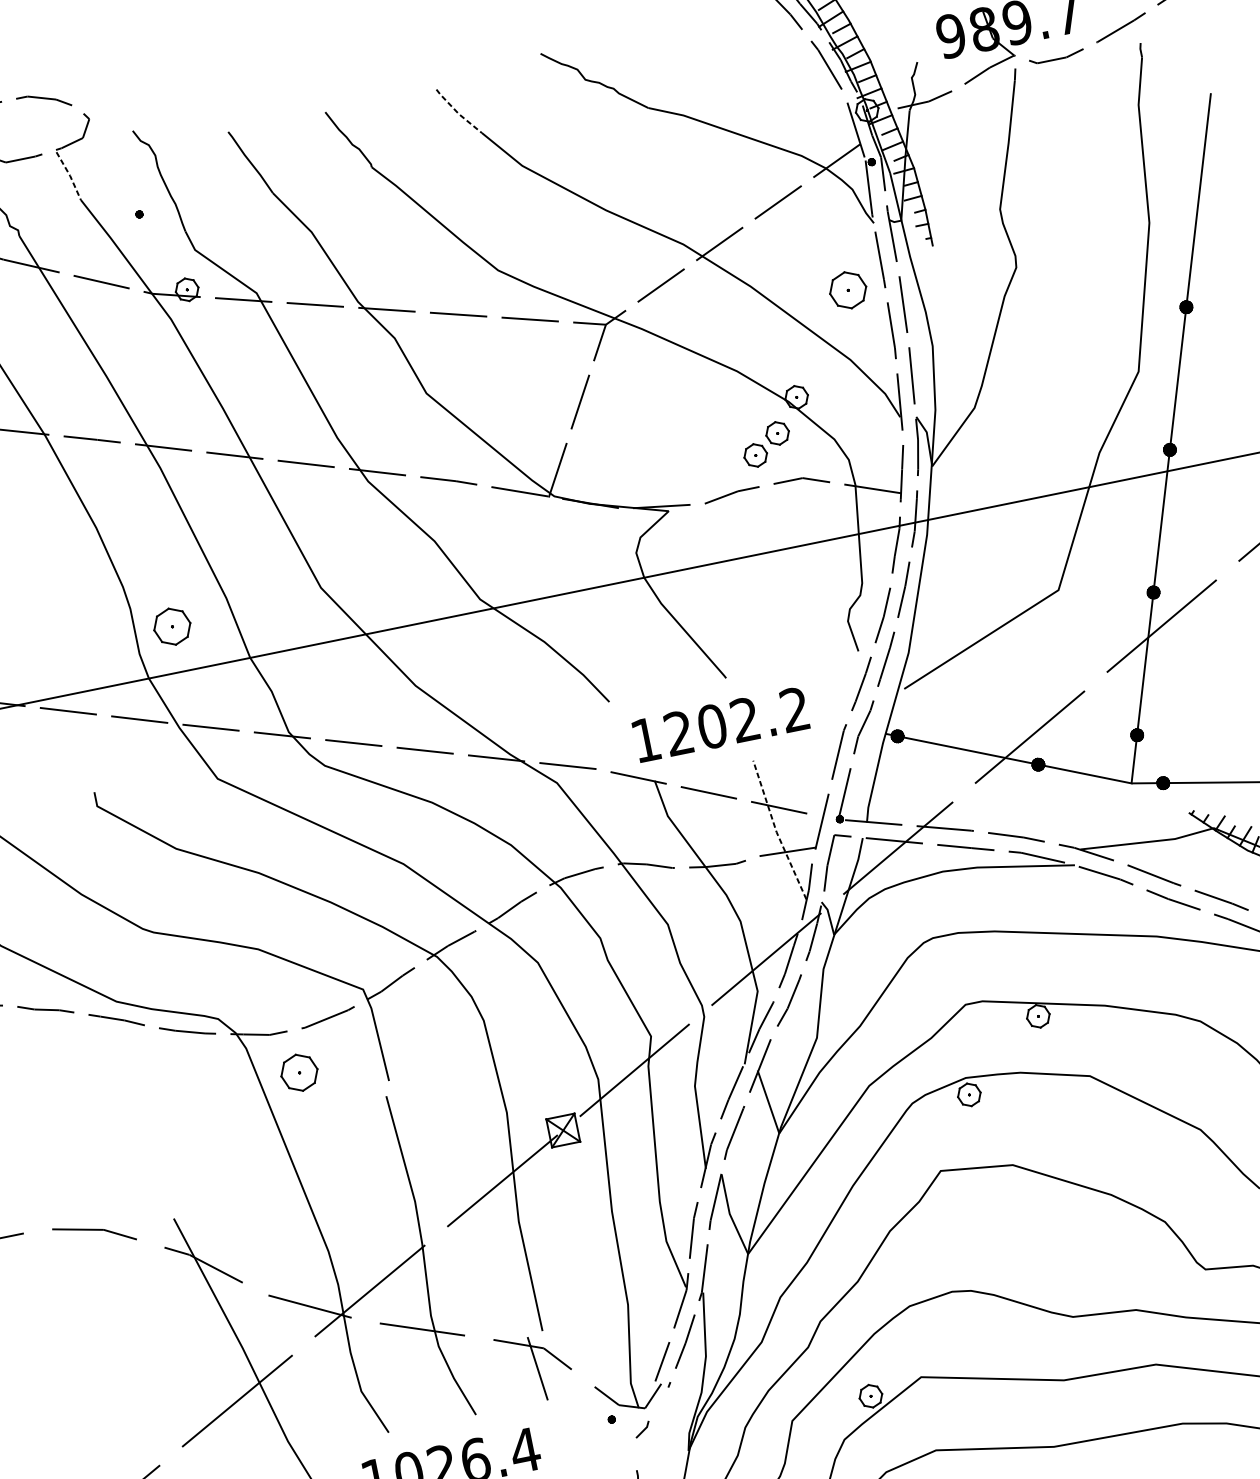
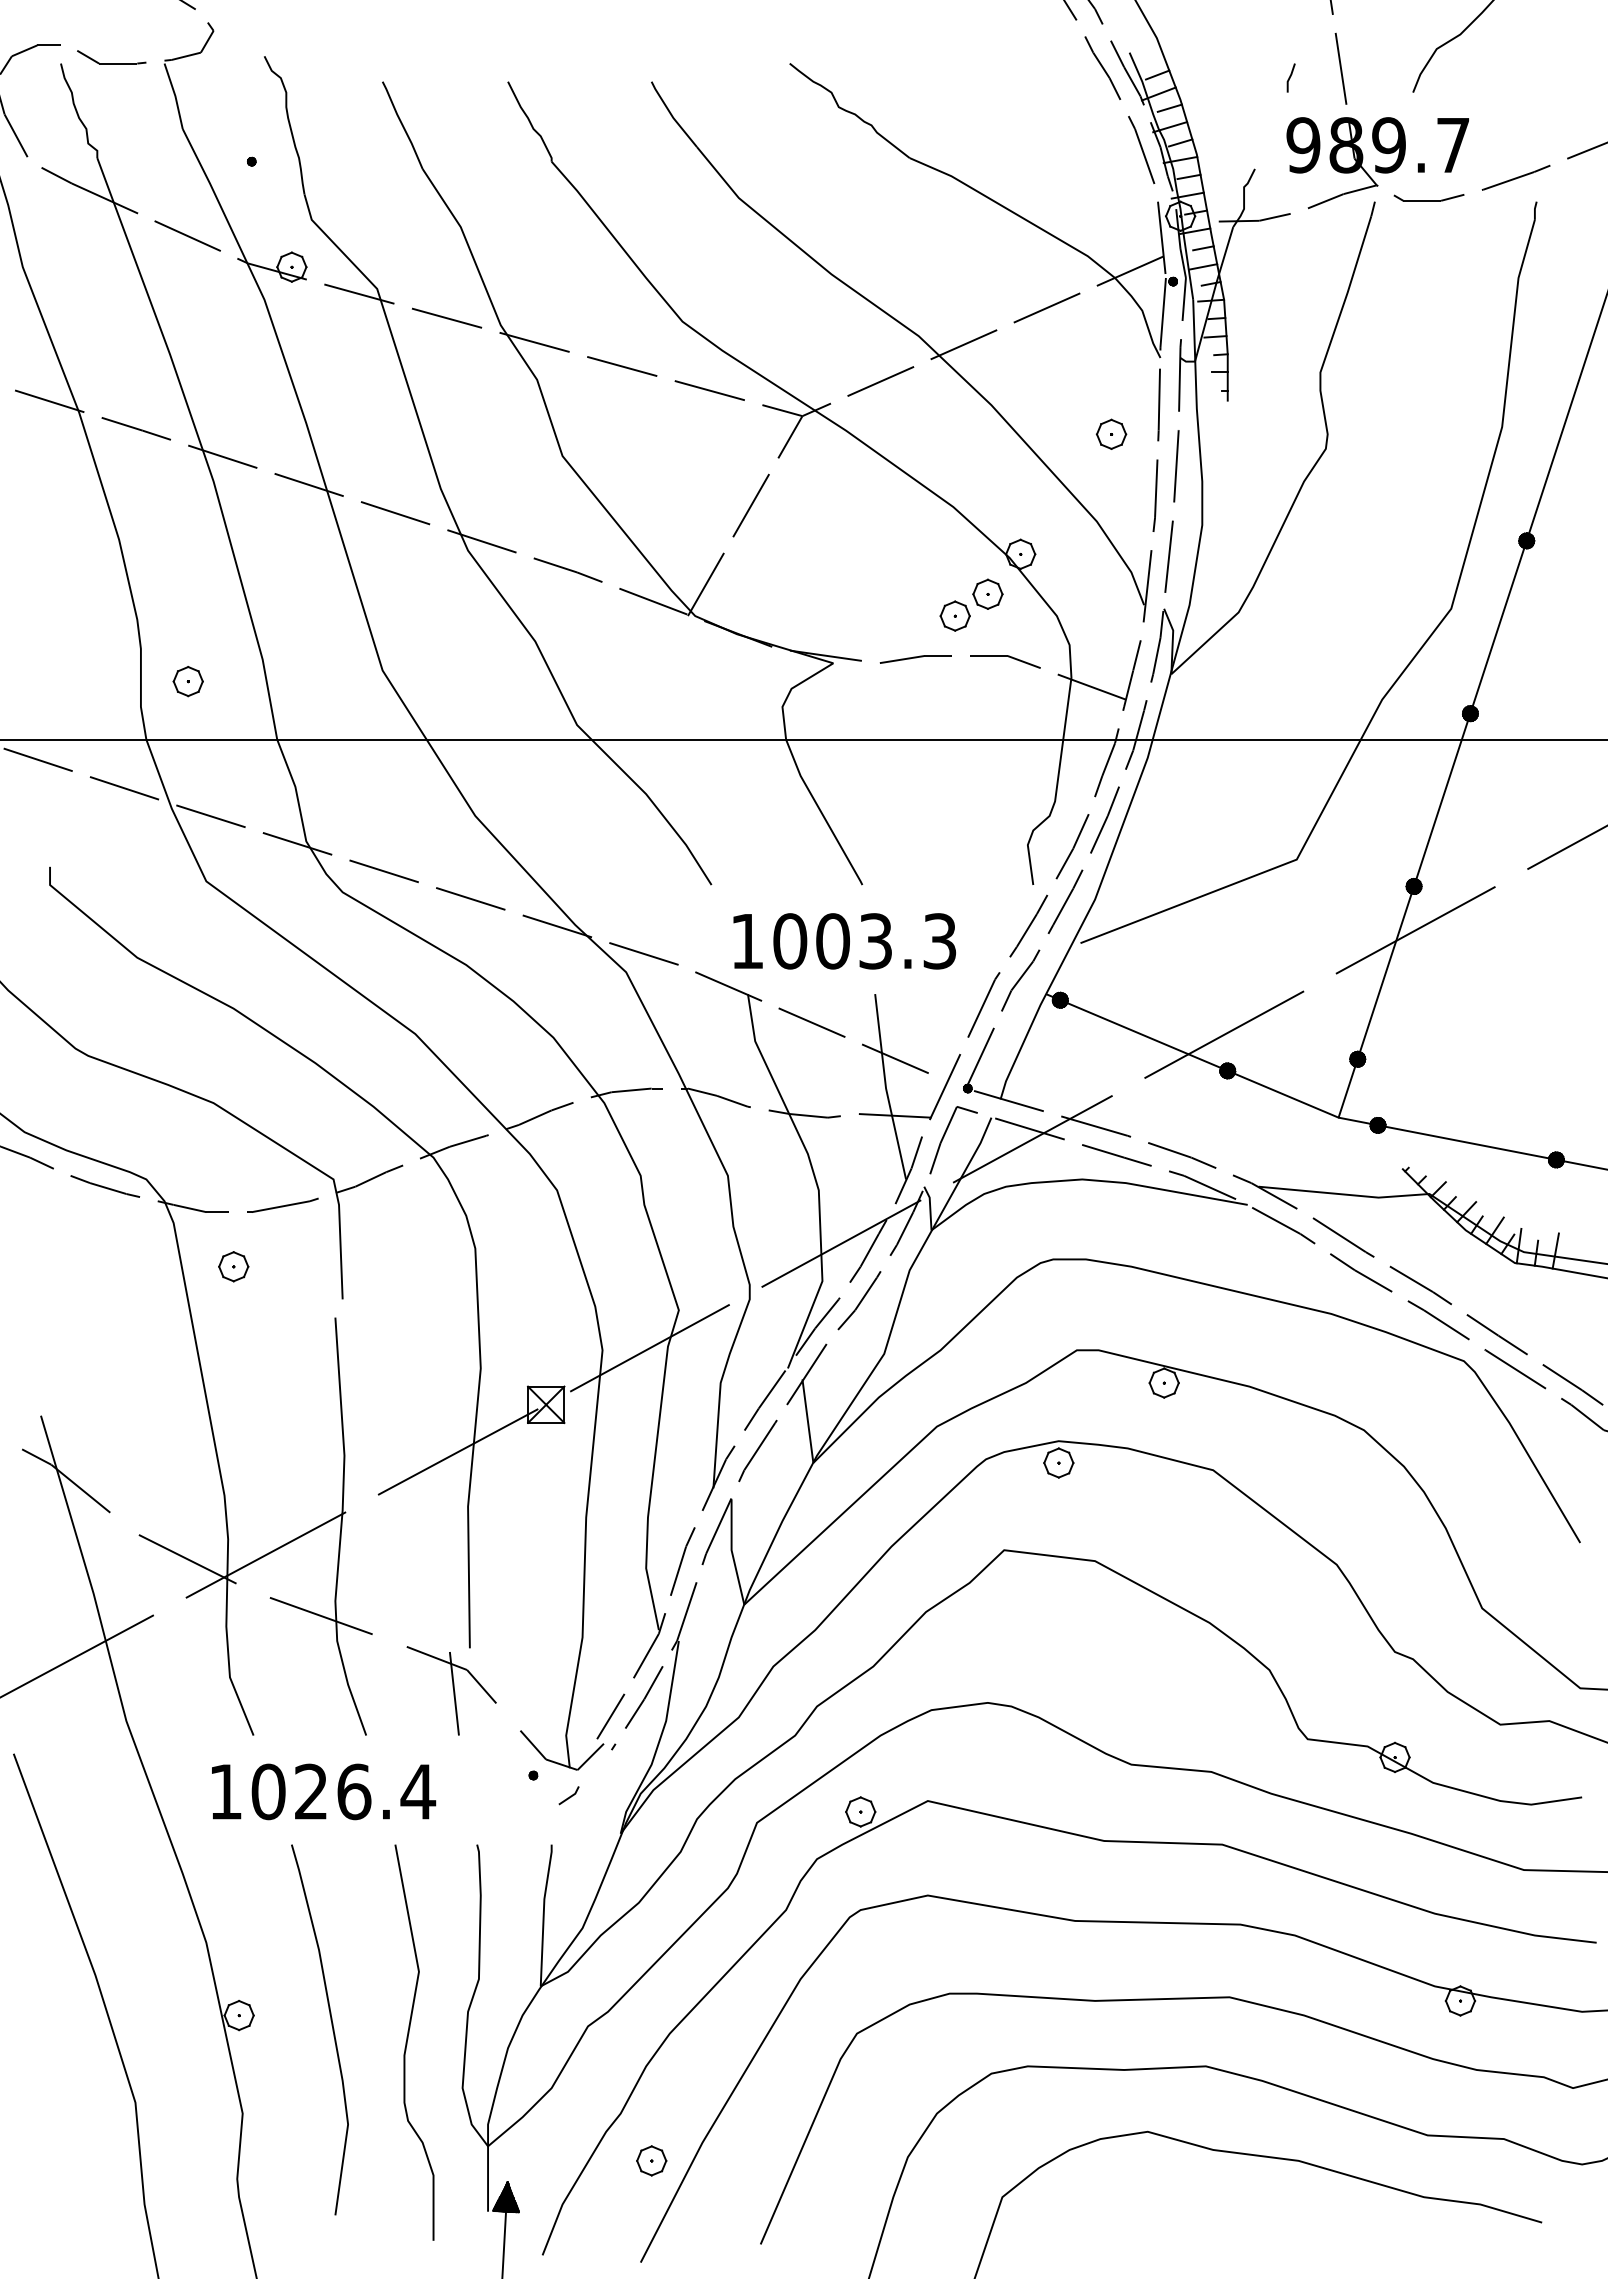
line: (457, 112) -> (671, 115), dashed -> solid
line: (70, 175) -> (175, 96), dashed -> solid
part: (847, 289) -> (1111, 433), size x0.62
part: (171, 627) -> (187, 681), size x0.62
text: (736, 721) -> (864, 941), 1202.2 -> 1003.3
line: (775, 831) -> (885, 1087), dashed -> solid
part: (299, 1072) -> (233, 1266), size x0.62

